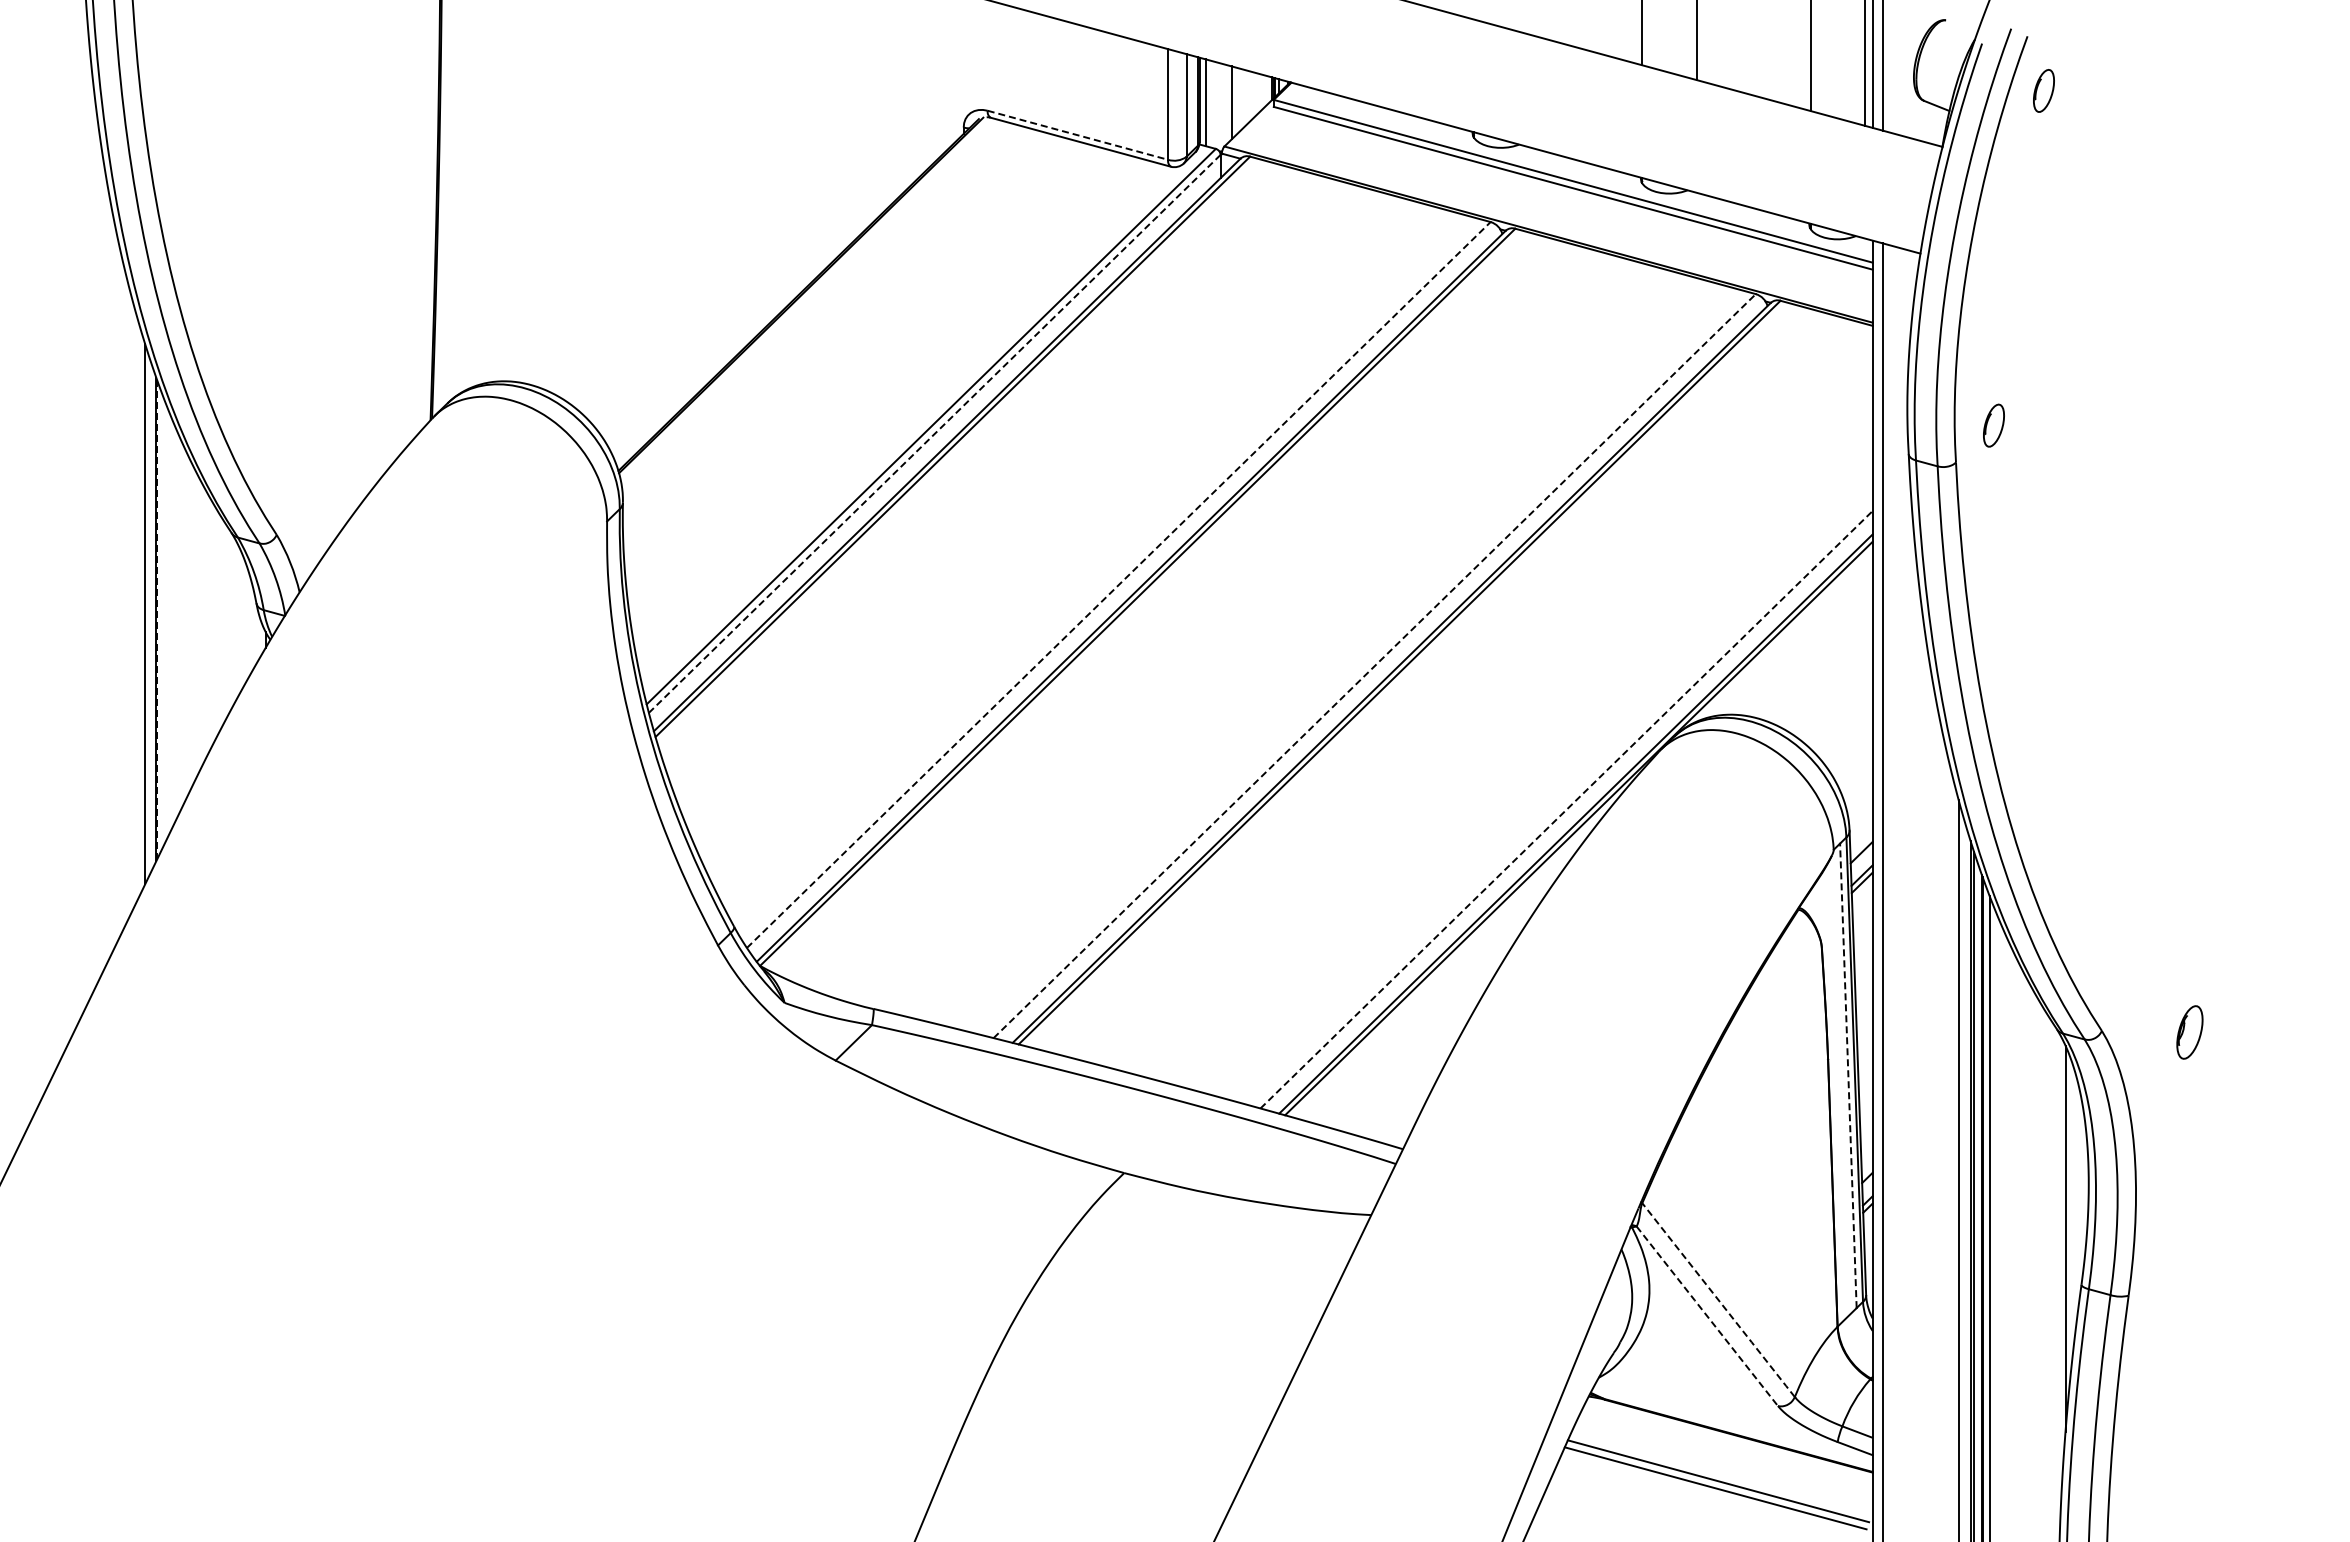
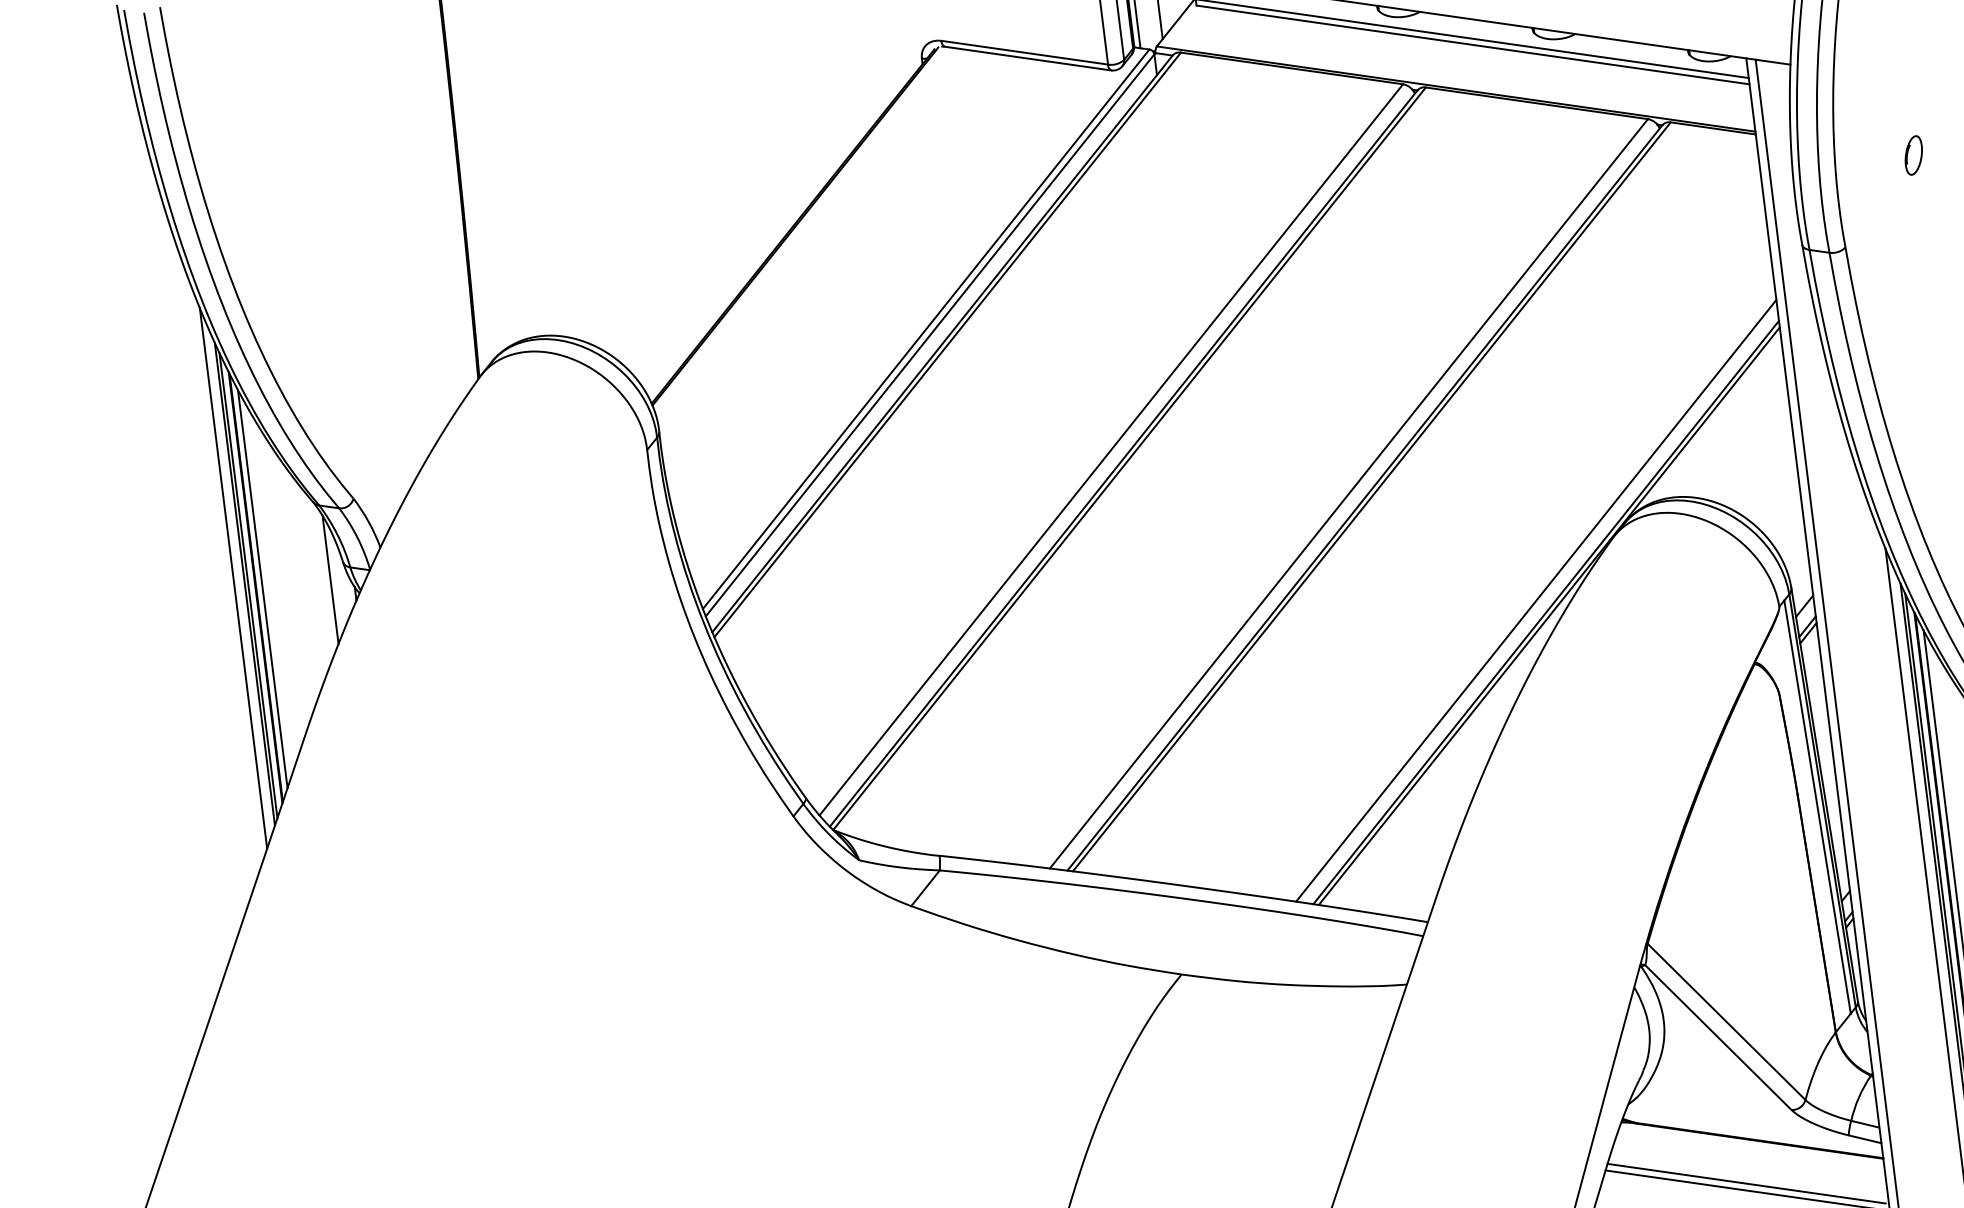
line: (1078, 135) -> (1025, 52), dashed -> solid
part: (1993, 425) -> (1913, 155), moved
line: (934, 434) -> (929, 335), dashed -> solid
line: (1118, 584) -> (1110, 449), dashed -> solid
line: (133, 605) -> (233, 577), added
line: (148, 615) -> (248, 585), added
line: (157, 619) -> (256, 587), dashed -> solid
line: (240, 620) -> (330, 579), added
line: (164, 621) -> (262, 588), added
line: (1374, 666) -> (1348, 494), dashed -> solid
line: (1566, 809) -> (1536, 600), dashed -> solid
line: (1848, 1075) -> (1817, 806), dashed -> solid
line: (1718, 1300) -> (1726, 1022), dashed -> solid
line: (1707, 1316) -> (1718, 1037), dashed -> solid

